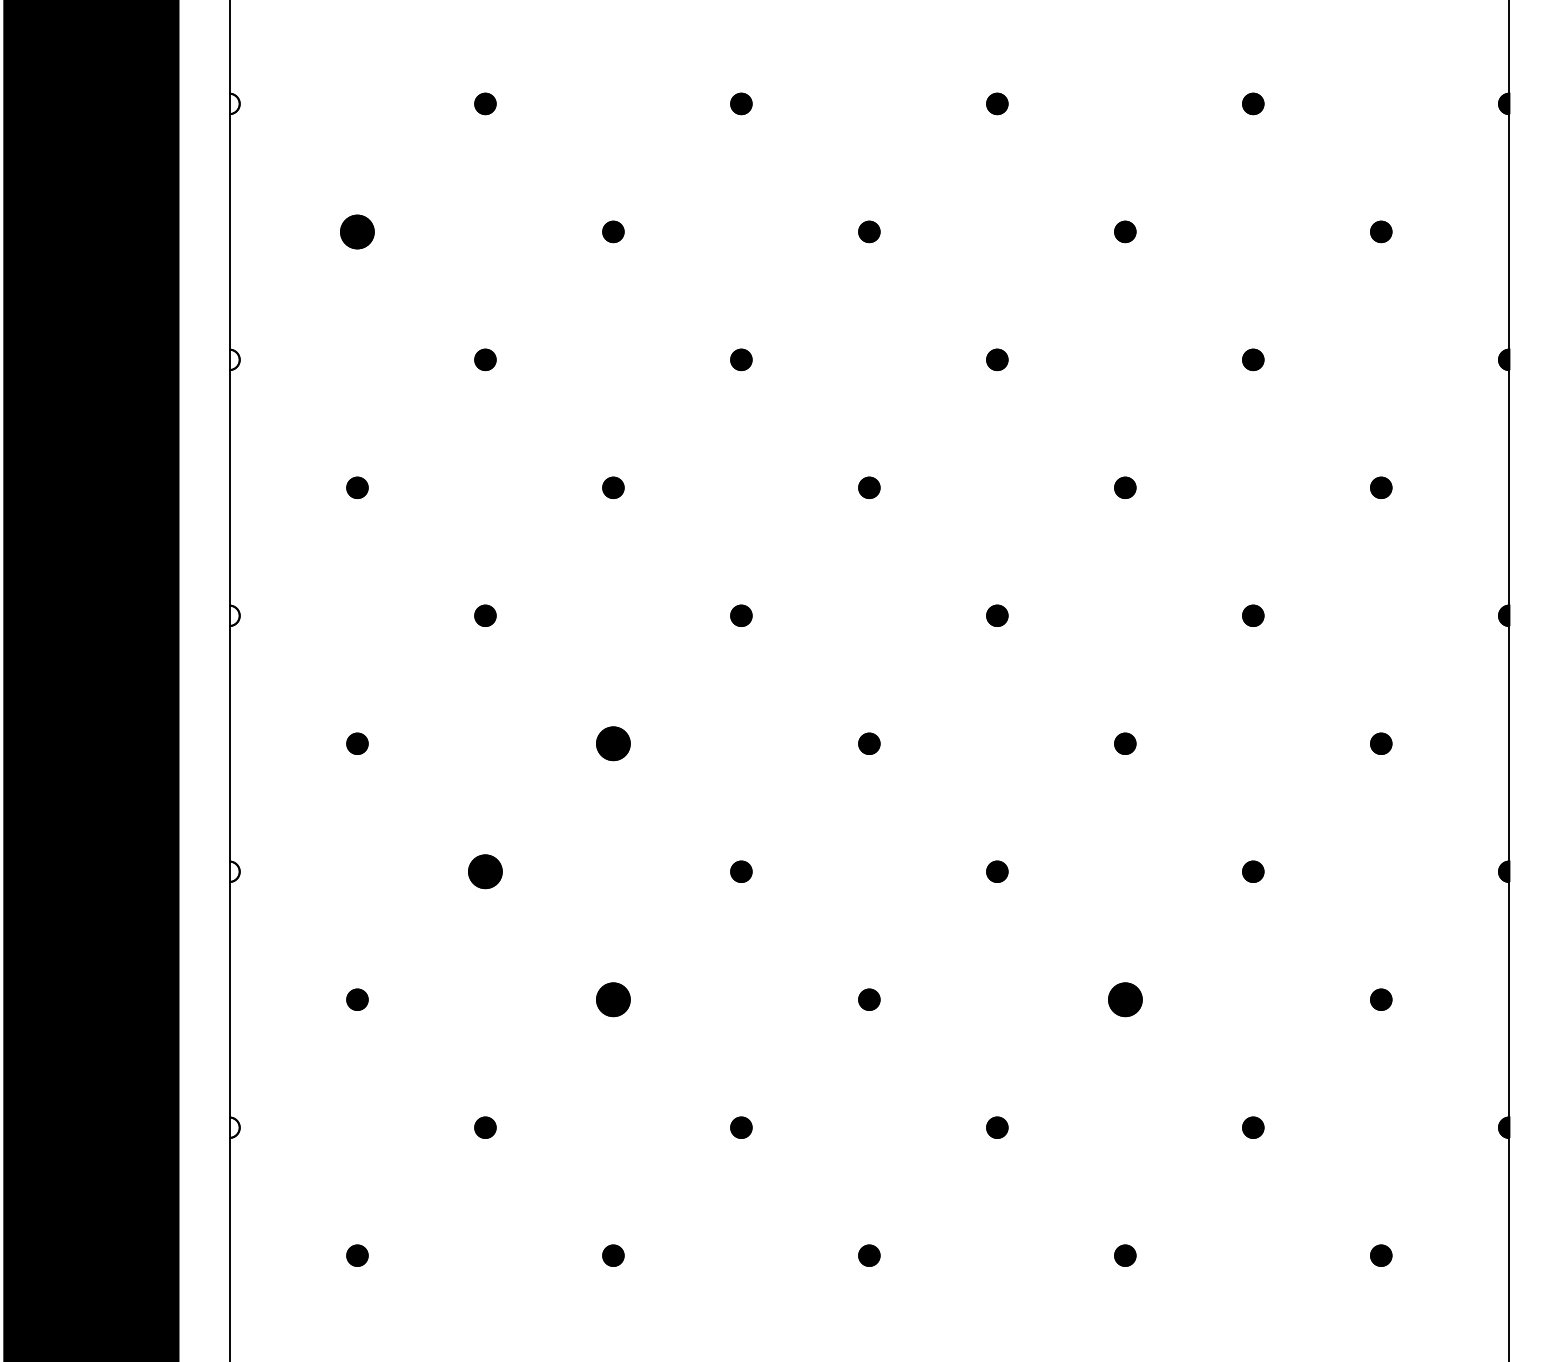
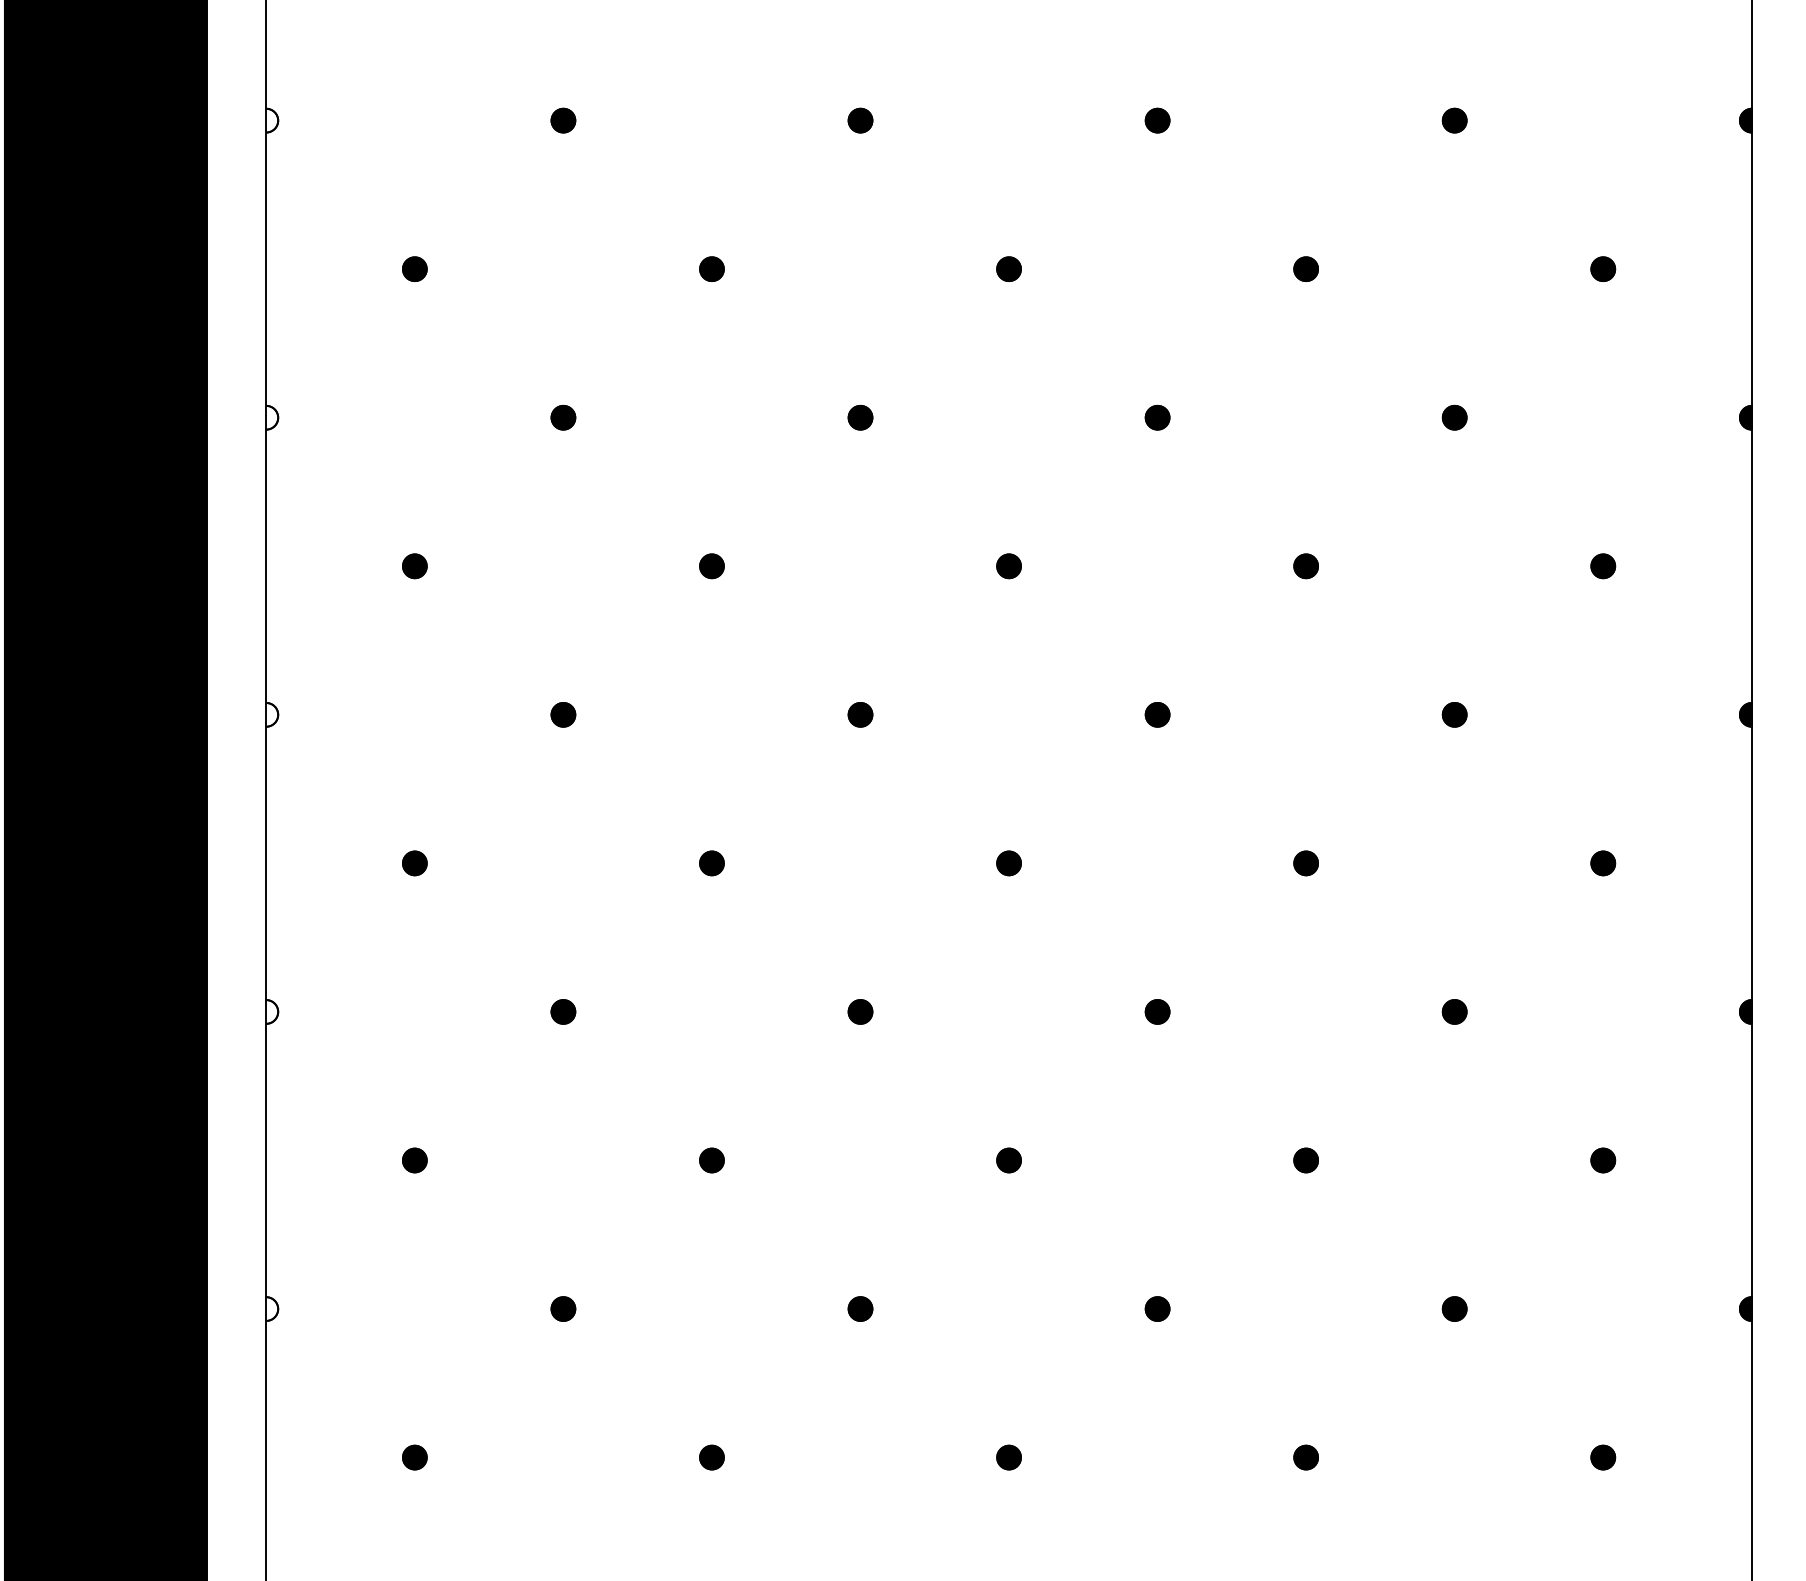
part: (357, 231) -> (414, 268), size x0.62
part: (613, 743) -> (711, 863), size x0.62
part: (485, 871) -> (563, 1011), size x0.62
part: (613, 999) -> (711, 1160), size x0.62
part: (1124, 999) -> (1305, 1160), size x0.62

